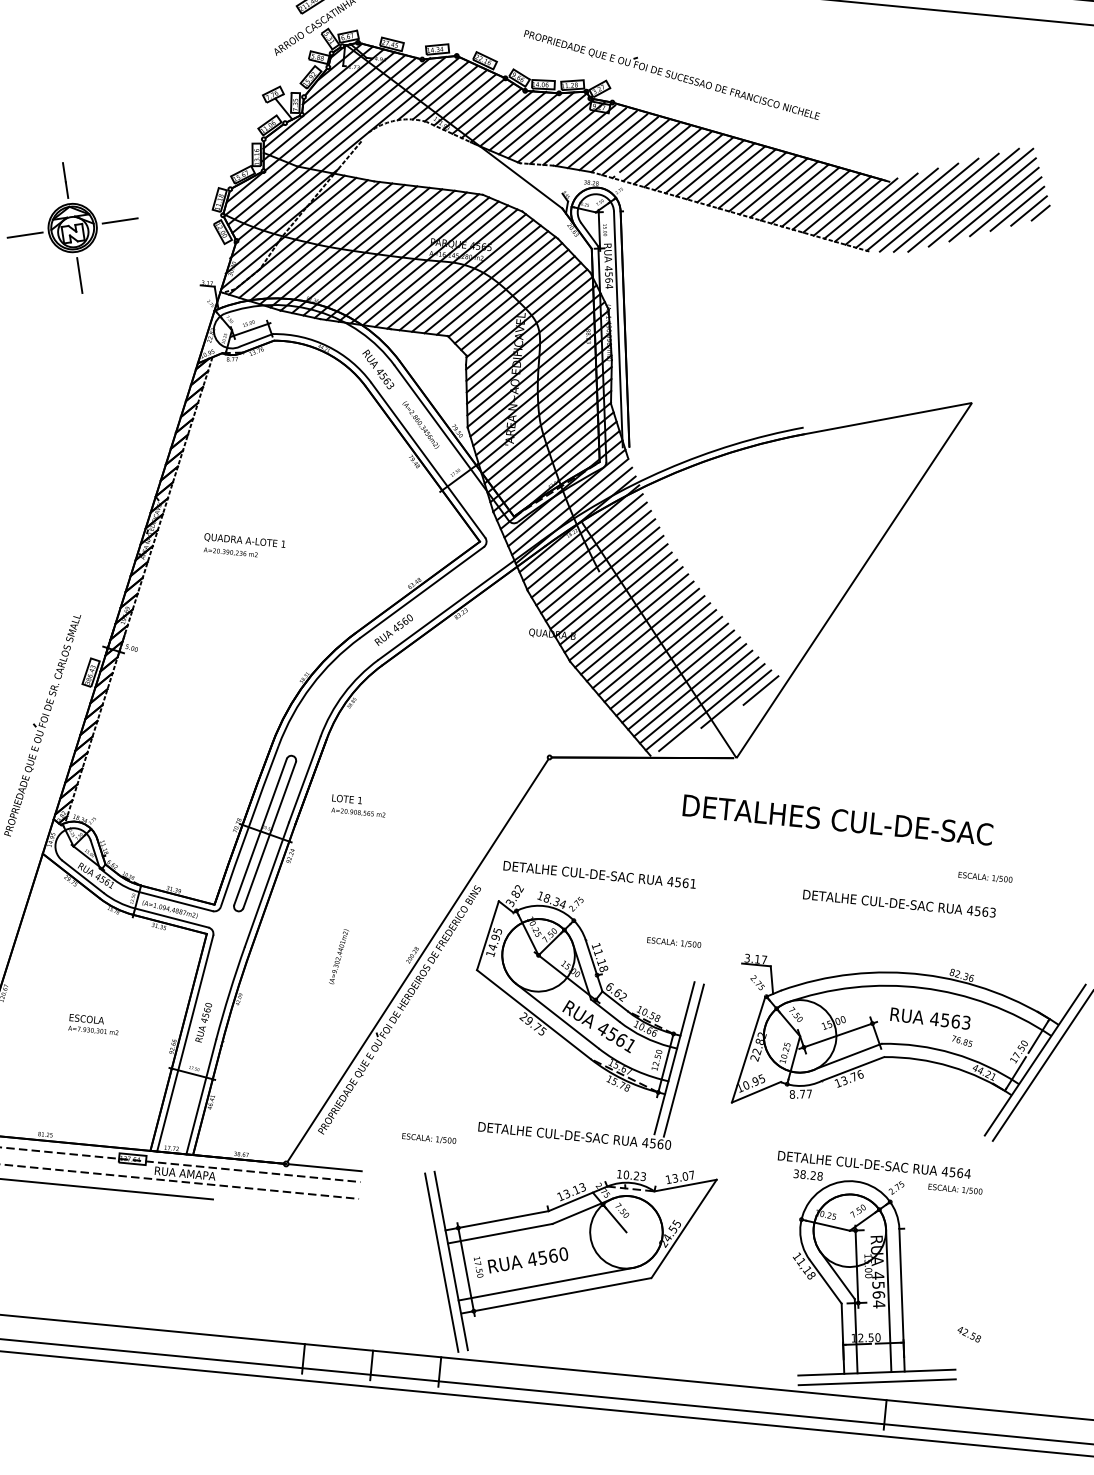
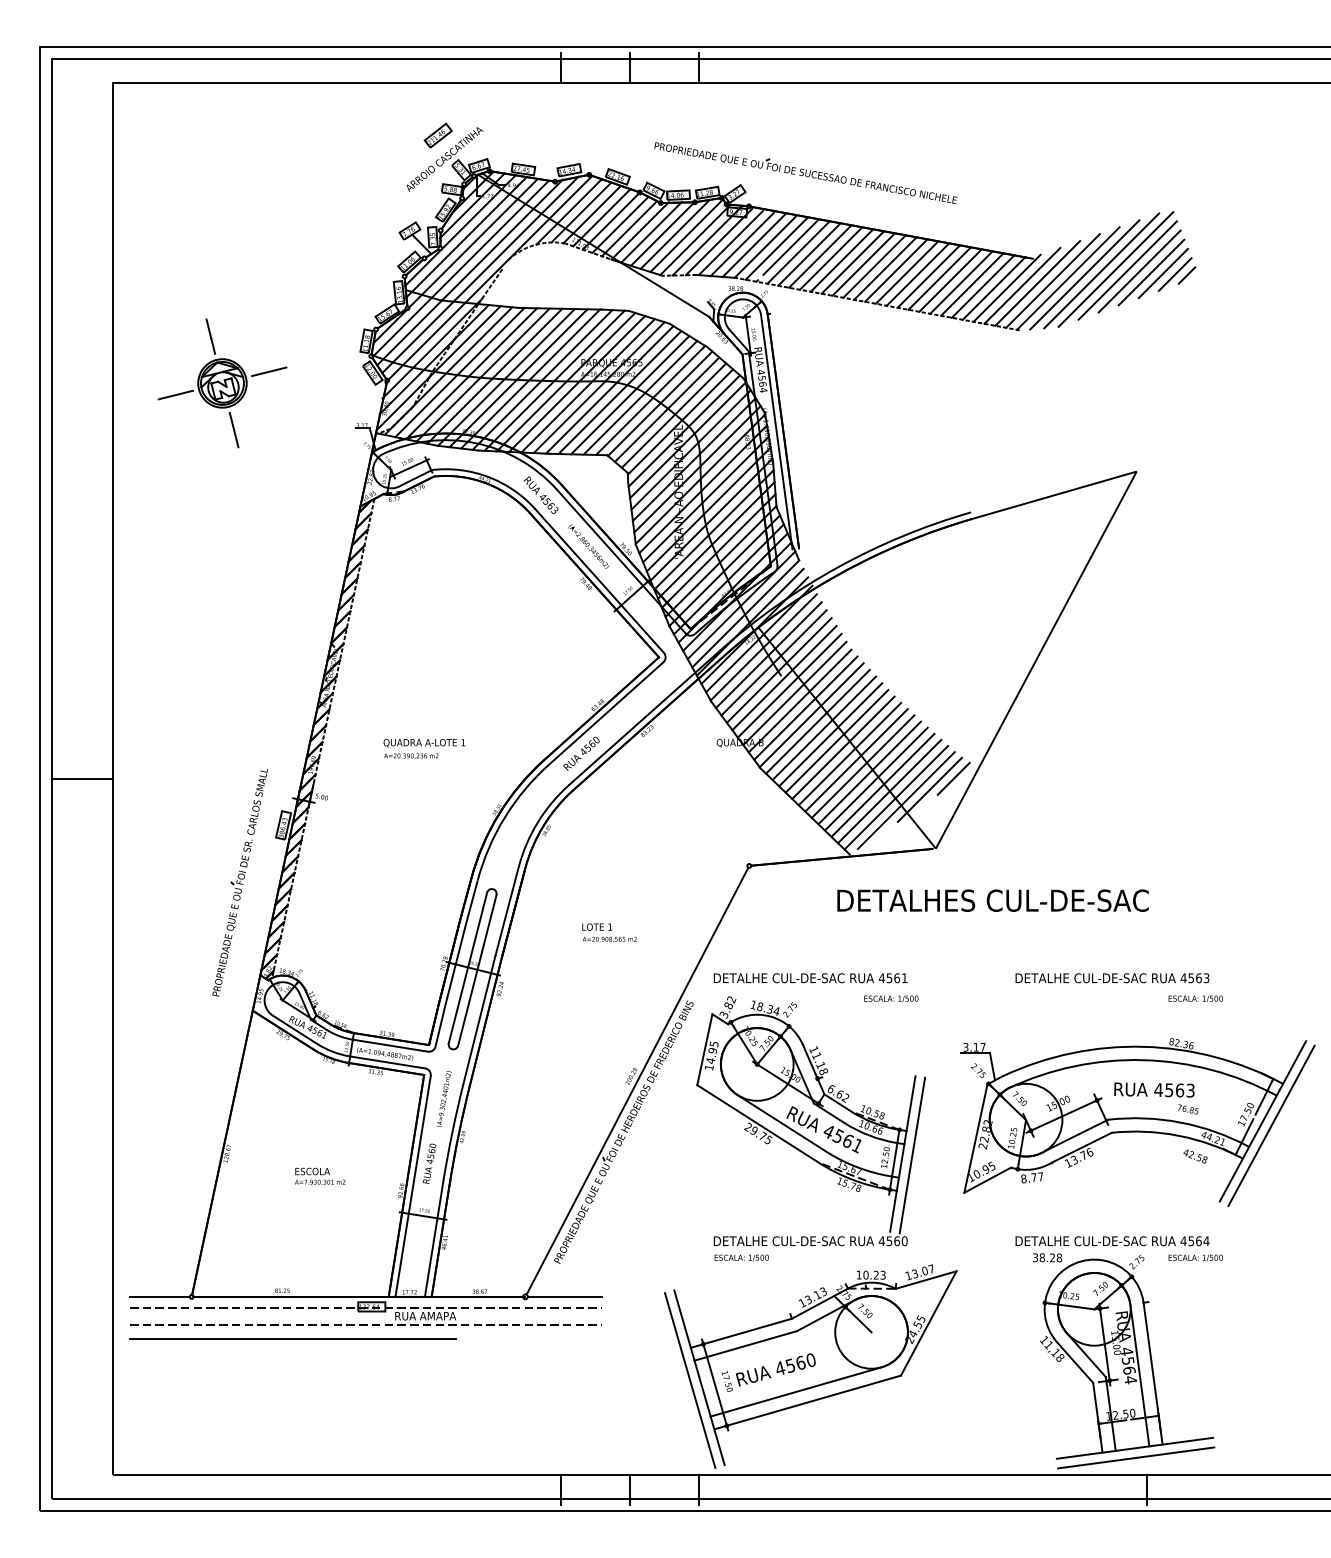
text: (244, 546) -> (424, 748), moved
text: (358, 805) -> (609, 932), moved
text: (837, 819) -> (992, 900), moved
text: (985, 877) -> (1195, 998), moved
text: (674, 942) -> (891, 998), moved
text: (338, 956) -> (443, 1098), moved
text: (429, 1138) -> (741, 1257), moved
text: (969, 1334) -> (1195, 1156), moved

